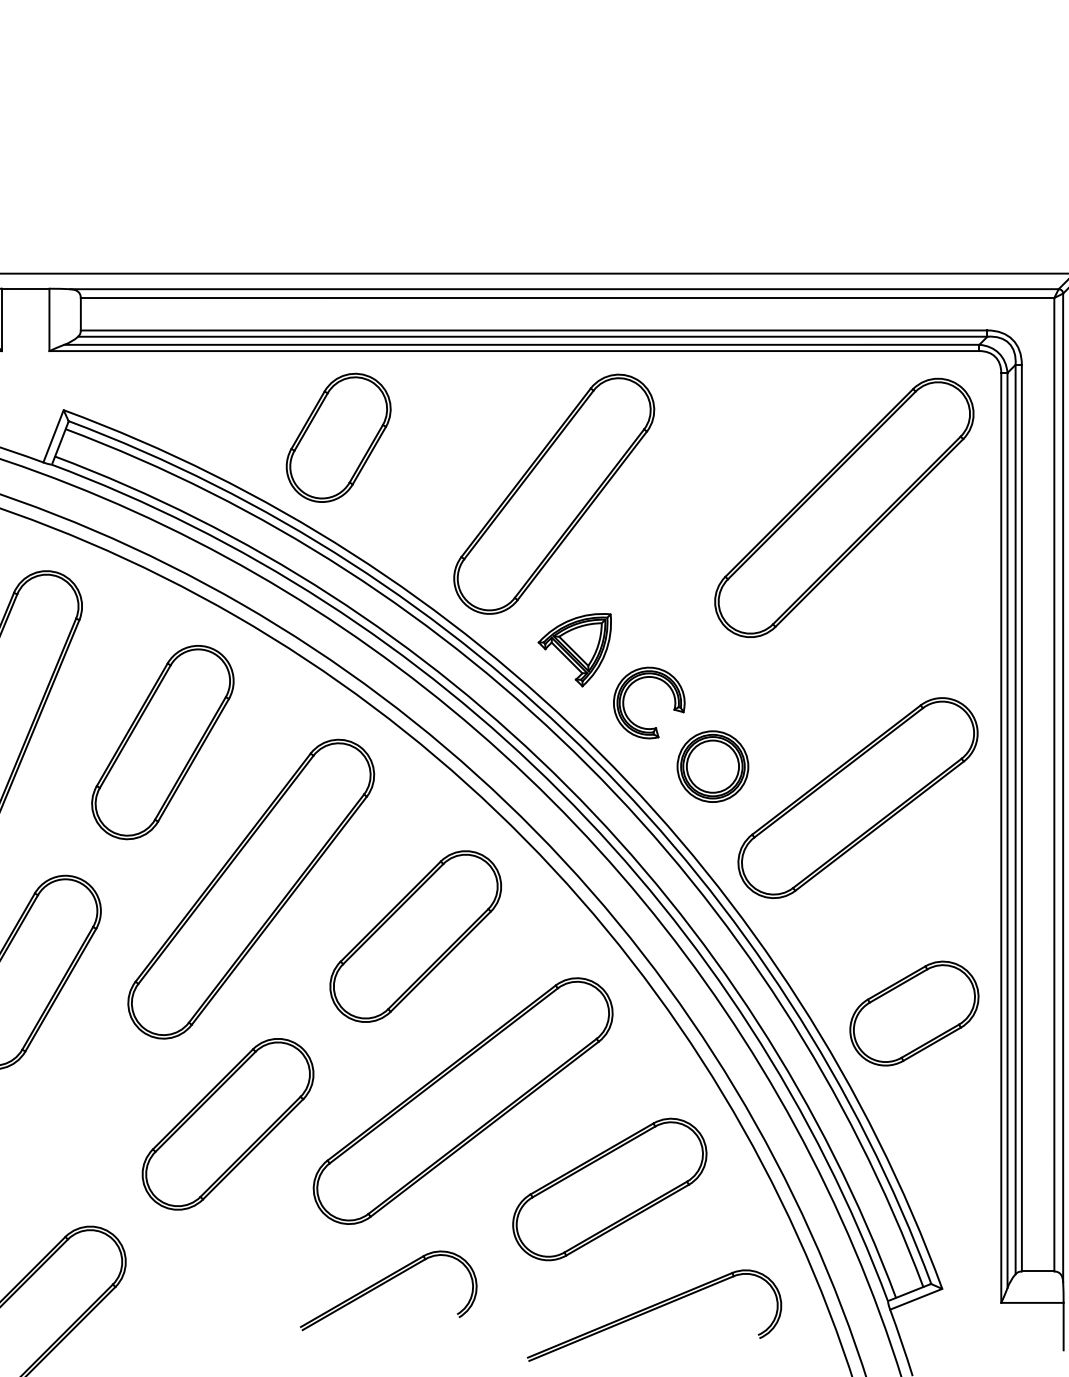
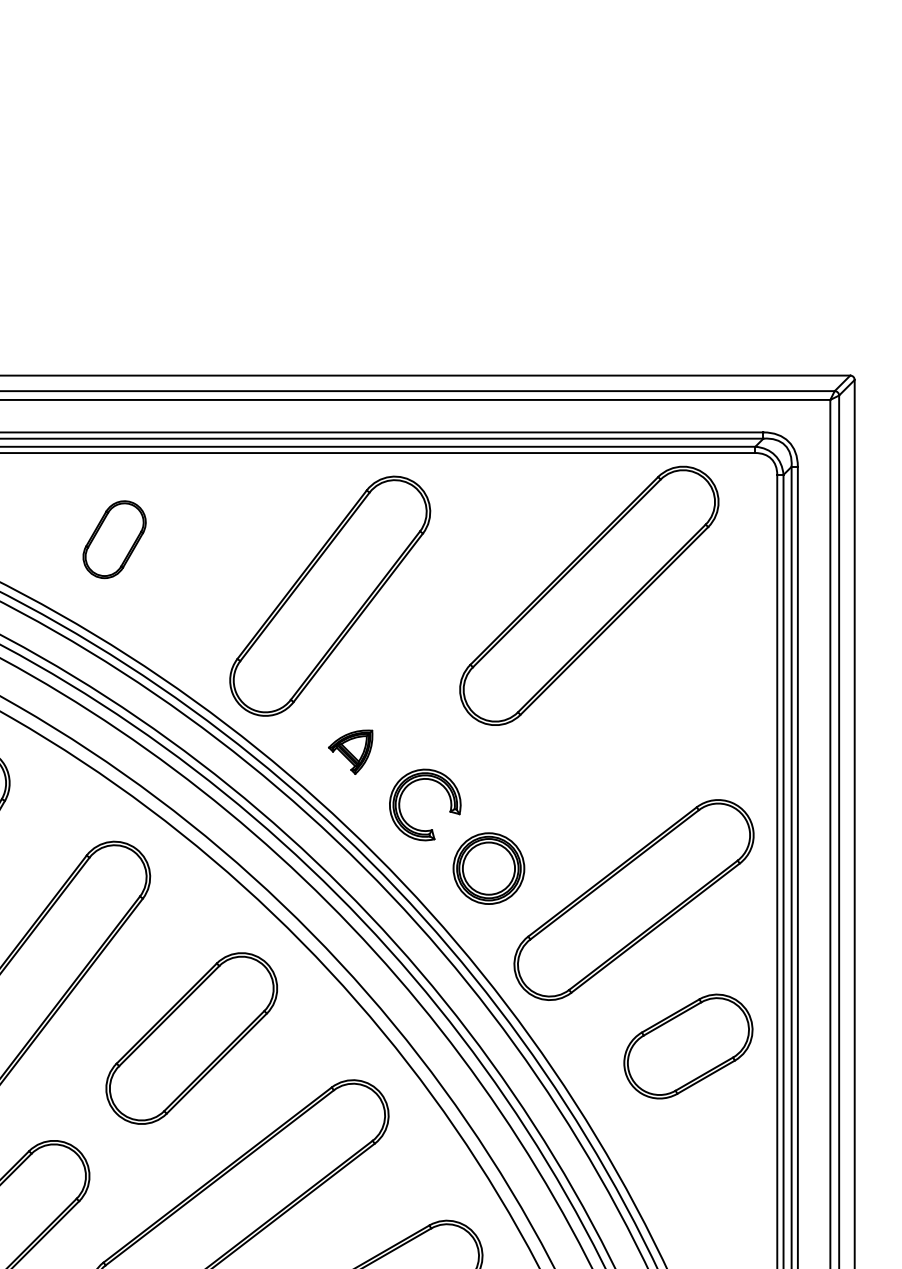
part: (338, 437) -> (114, 539), size x0.6
part: (844, 507) -> (589, 595), moved
part: (574, 650) -> (350, 752), size x0.6
part: (914, 1013) -> (688, 1046), moved

